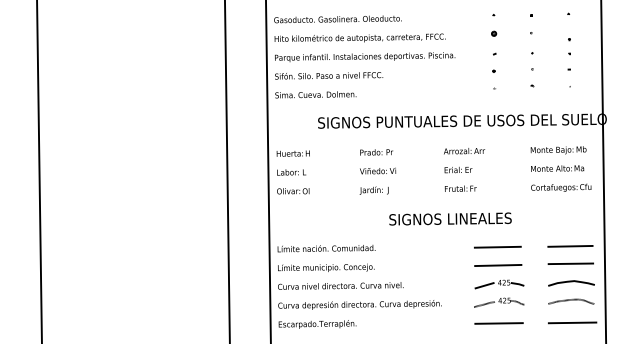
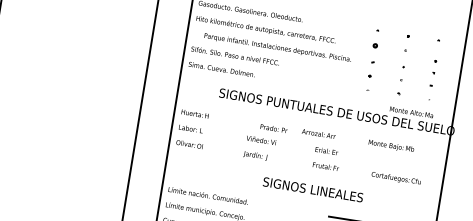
text: (365, 57) -> (278, 48), moved
text: (558, 150) -> (391, 146), moved
text: (464, 151) -> (318, 134), moved
text: (376, 152) -> (273, 128), moved
text: (557, 168) -> (411, 112), moved
text: (561, 187) -> (396, 178), moved

